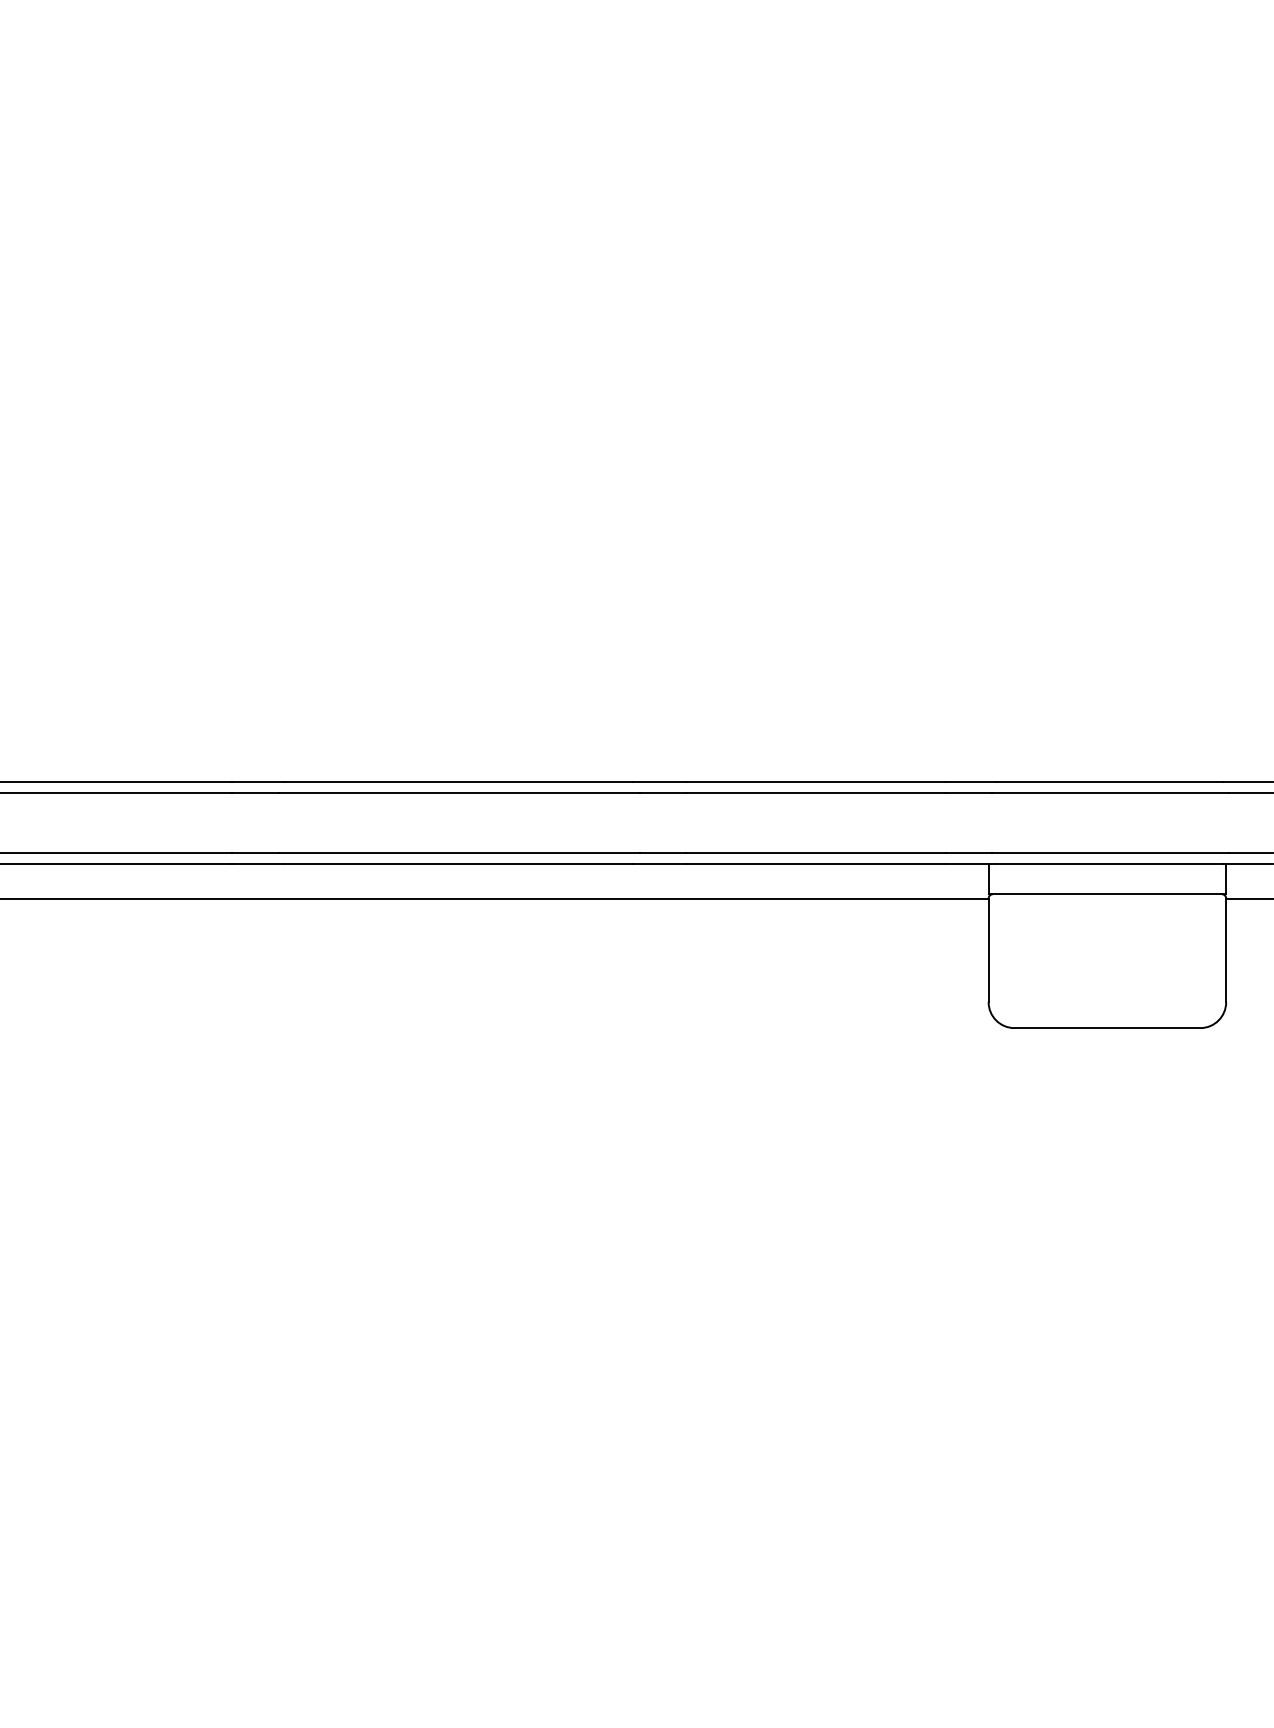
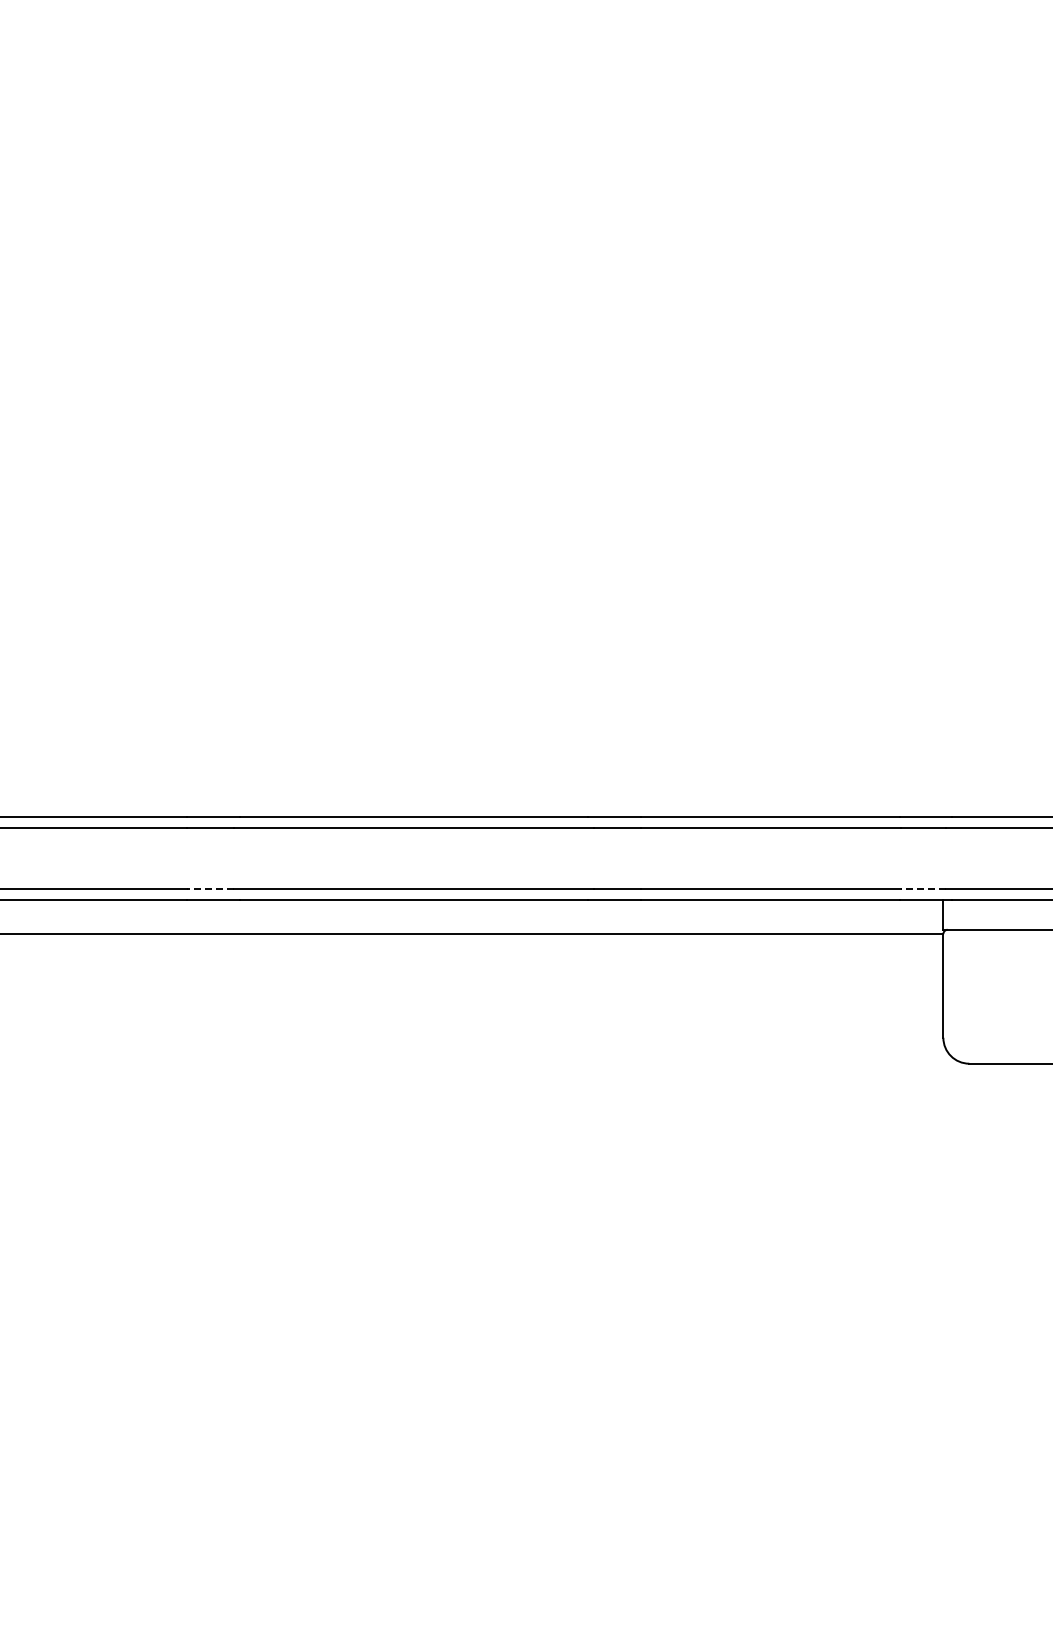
line: (255, 853) -> (210, 889), solid -> dashed
line: (968, 853) -> (923, 889), solid -> dashed

